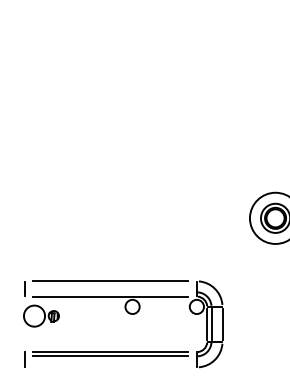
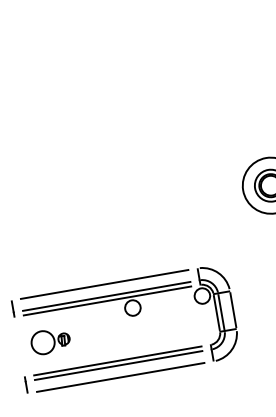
line: (110, 292) -> (106, 296), added
part: (41, 315) -> (50, 340), moved
line: (110, 367) -> (120, 377), added

